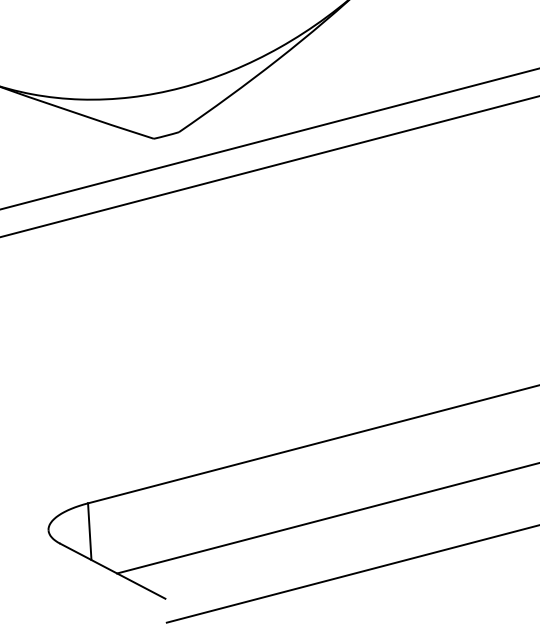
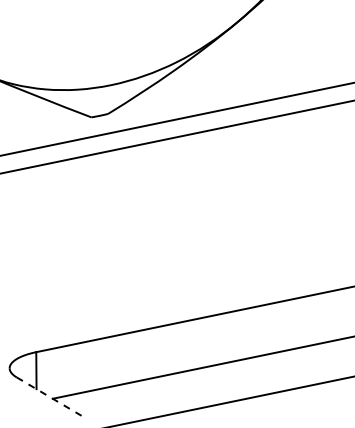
line: (113, 571) -> (50, 397), solid -> dashed

